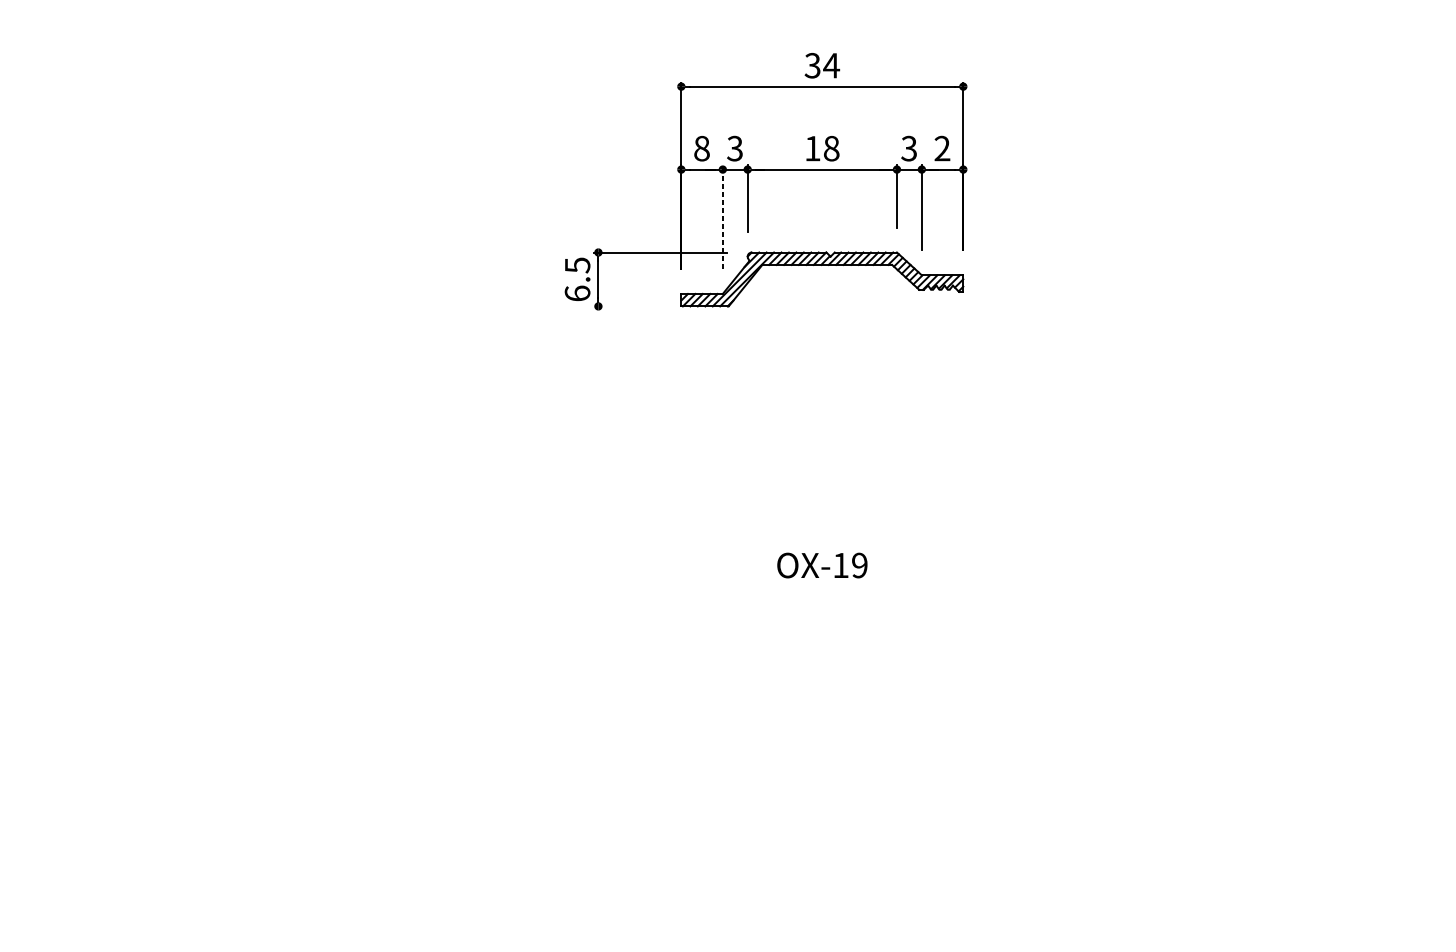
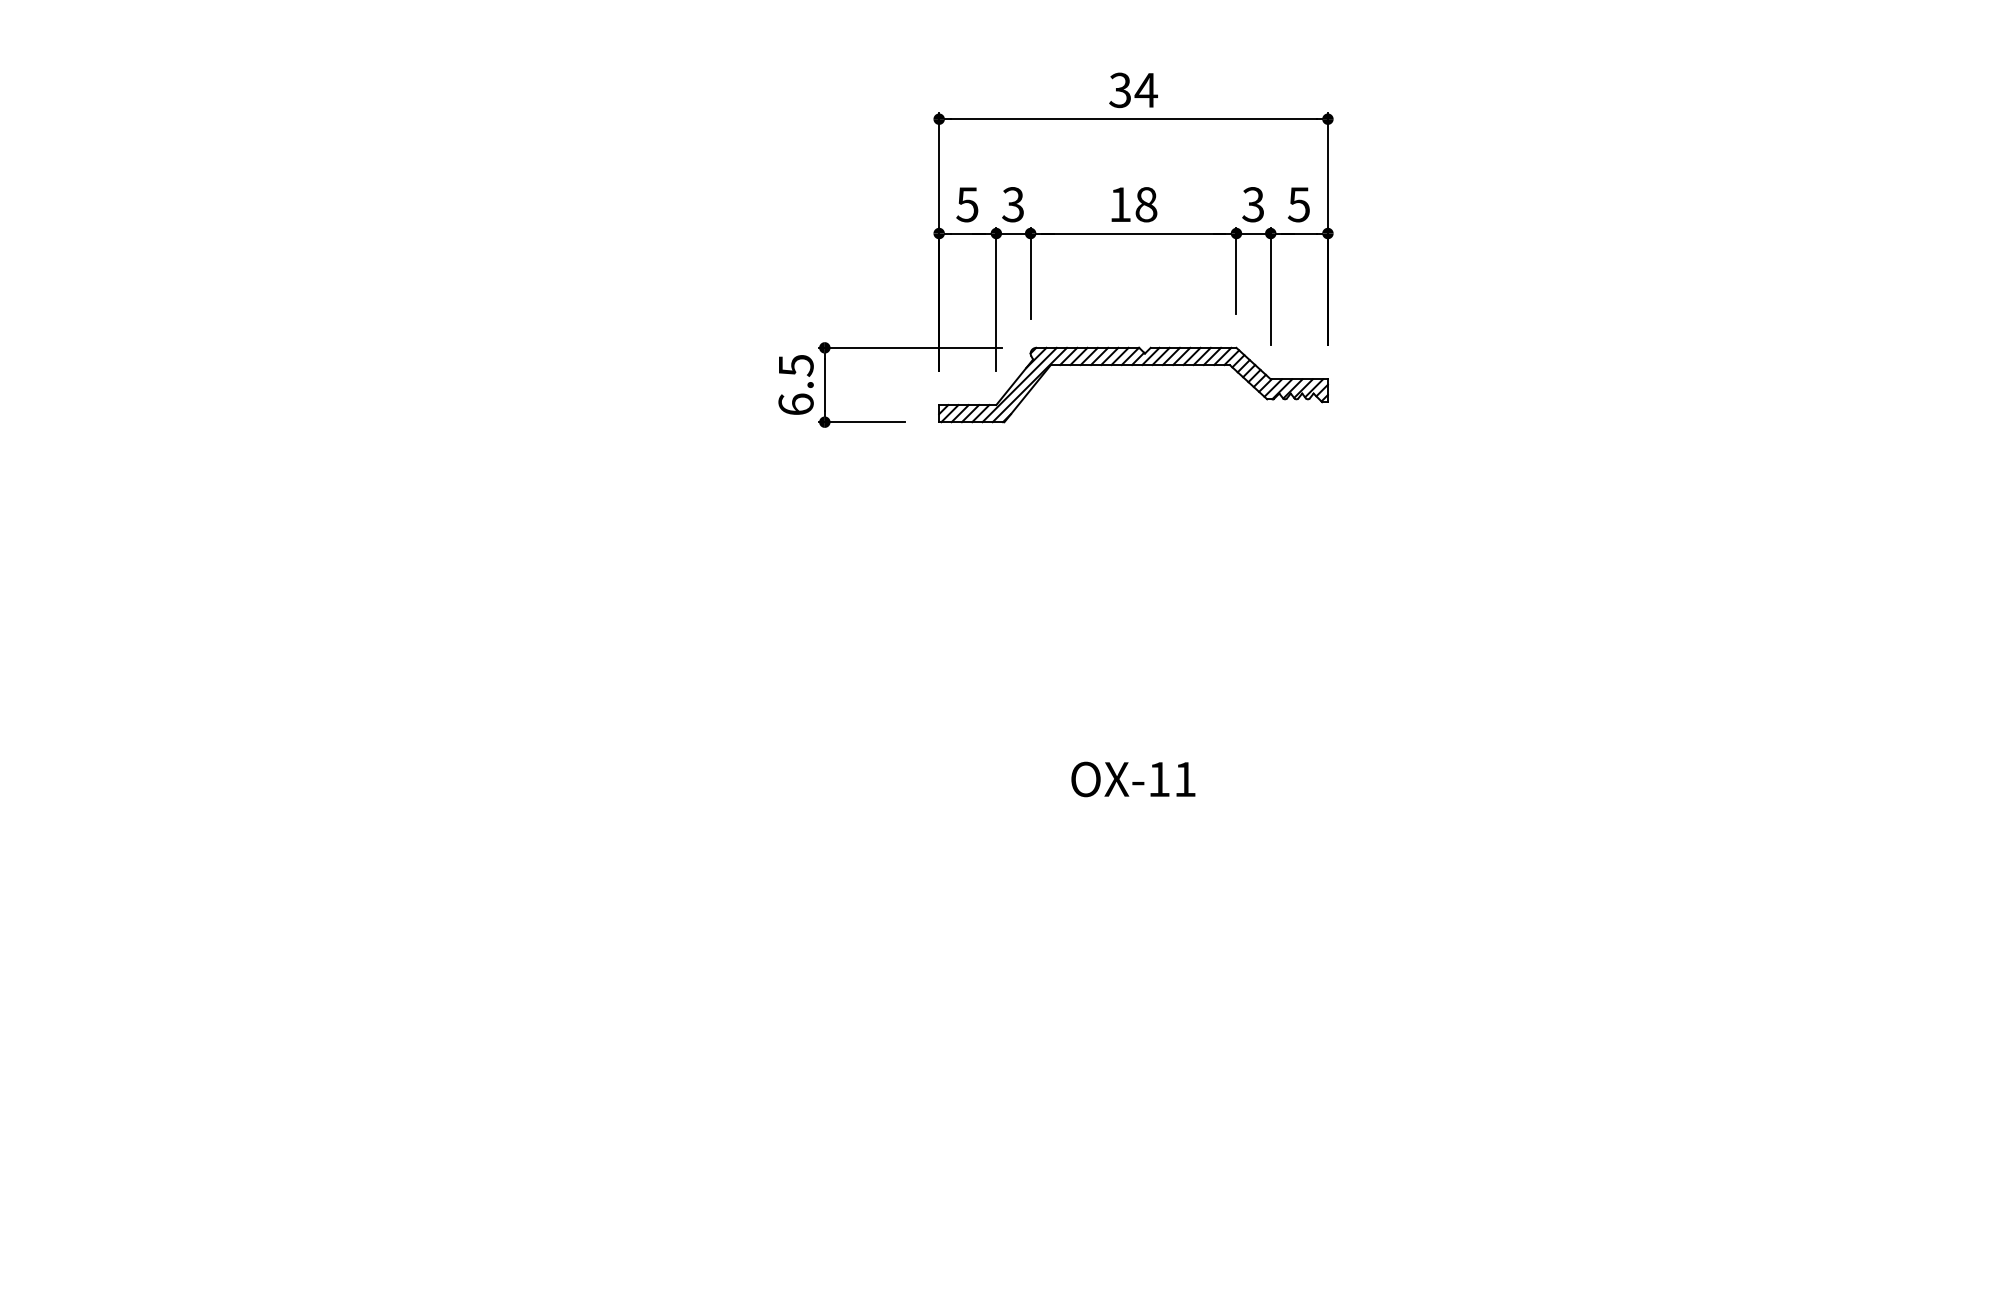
text: (701, 148) -> (967, 204), 8 -> 5
text: (941, 148) -> (1298, 204), 2 -> 5
line: (722, 216) -> (996, 298), dashed -> solid
line: (625, 306) -> (861, 422), added
text: (859, 565) -> (1184, 779), OX-19 -> OX-11

